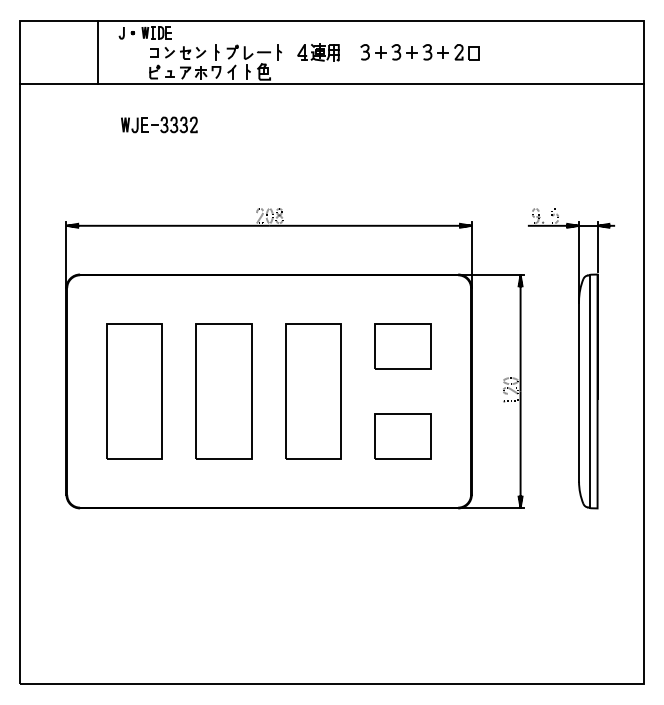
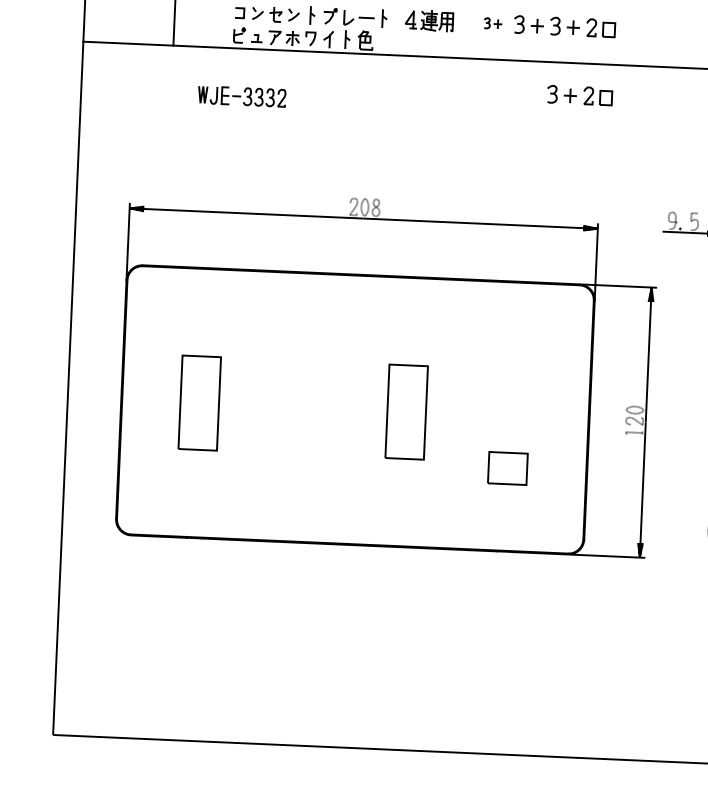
part: (373, 52) -> (493, 23), size x0.6
part: (450, 111) -> (578, 95), added
part: (402, 346) -> (511, 364), removed
part: (134, 391) -> (199, 403), size x0.6
part: (223, 391) -> (302, 407), removed
part: (313, 391) -> (406, 412), size x0.6
part: (402, 436) -> (507, 468), size x0.6

